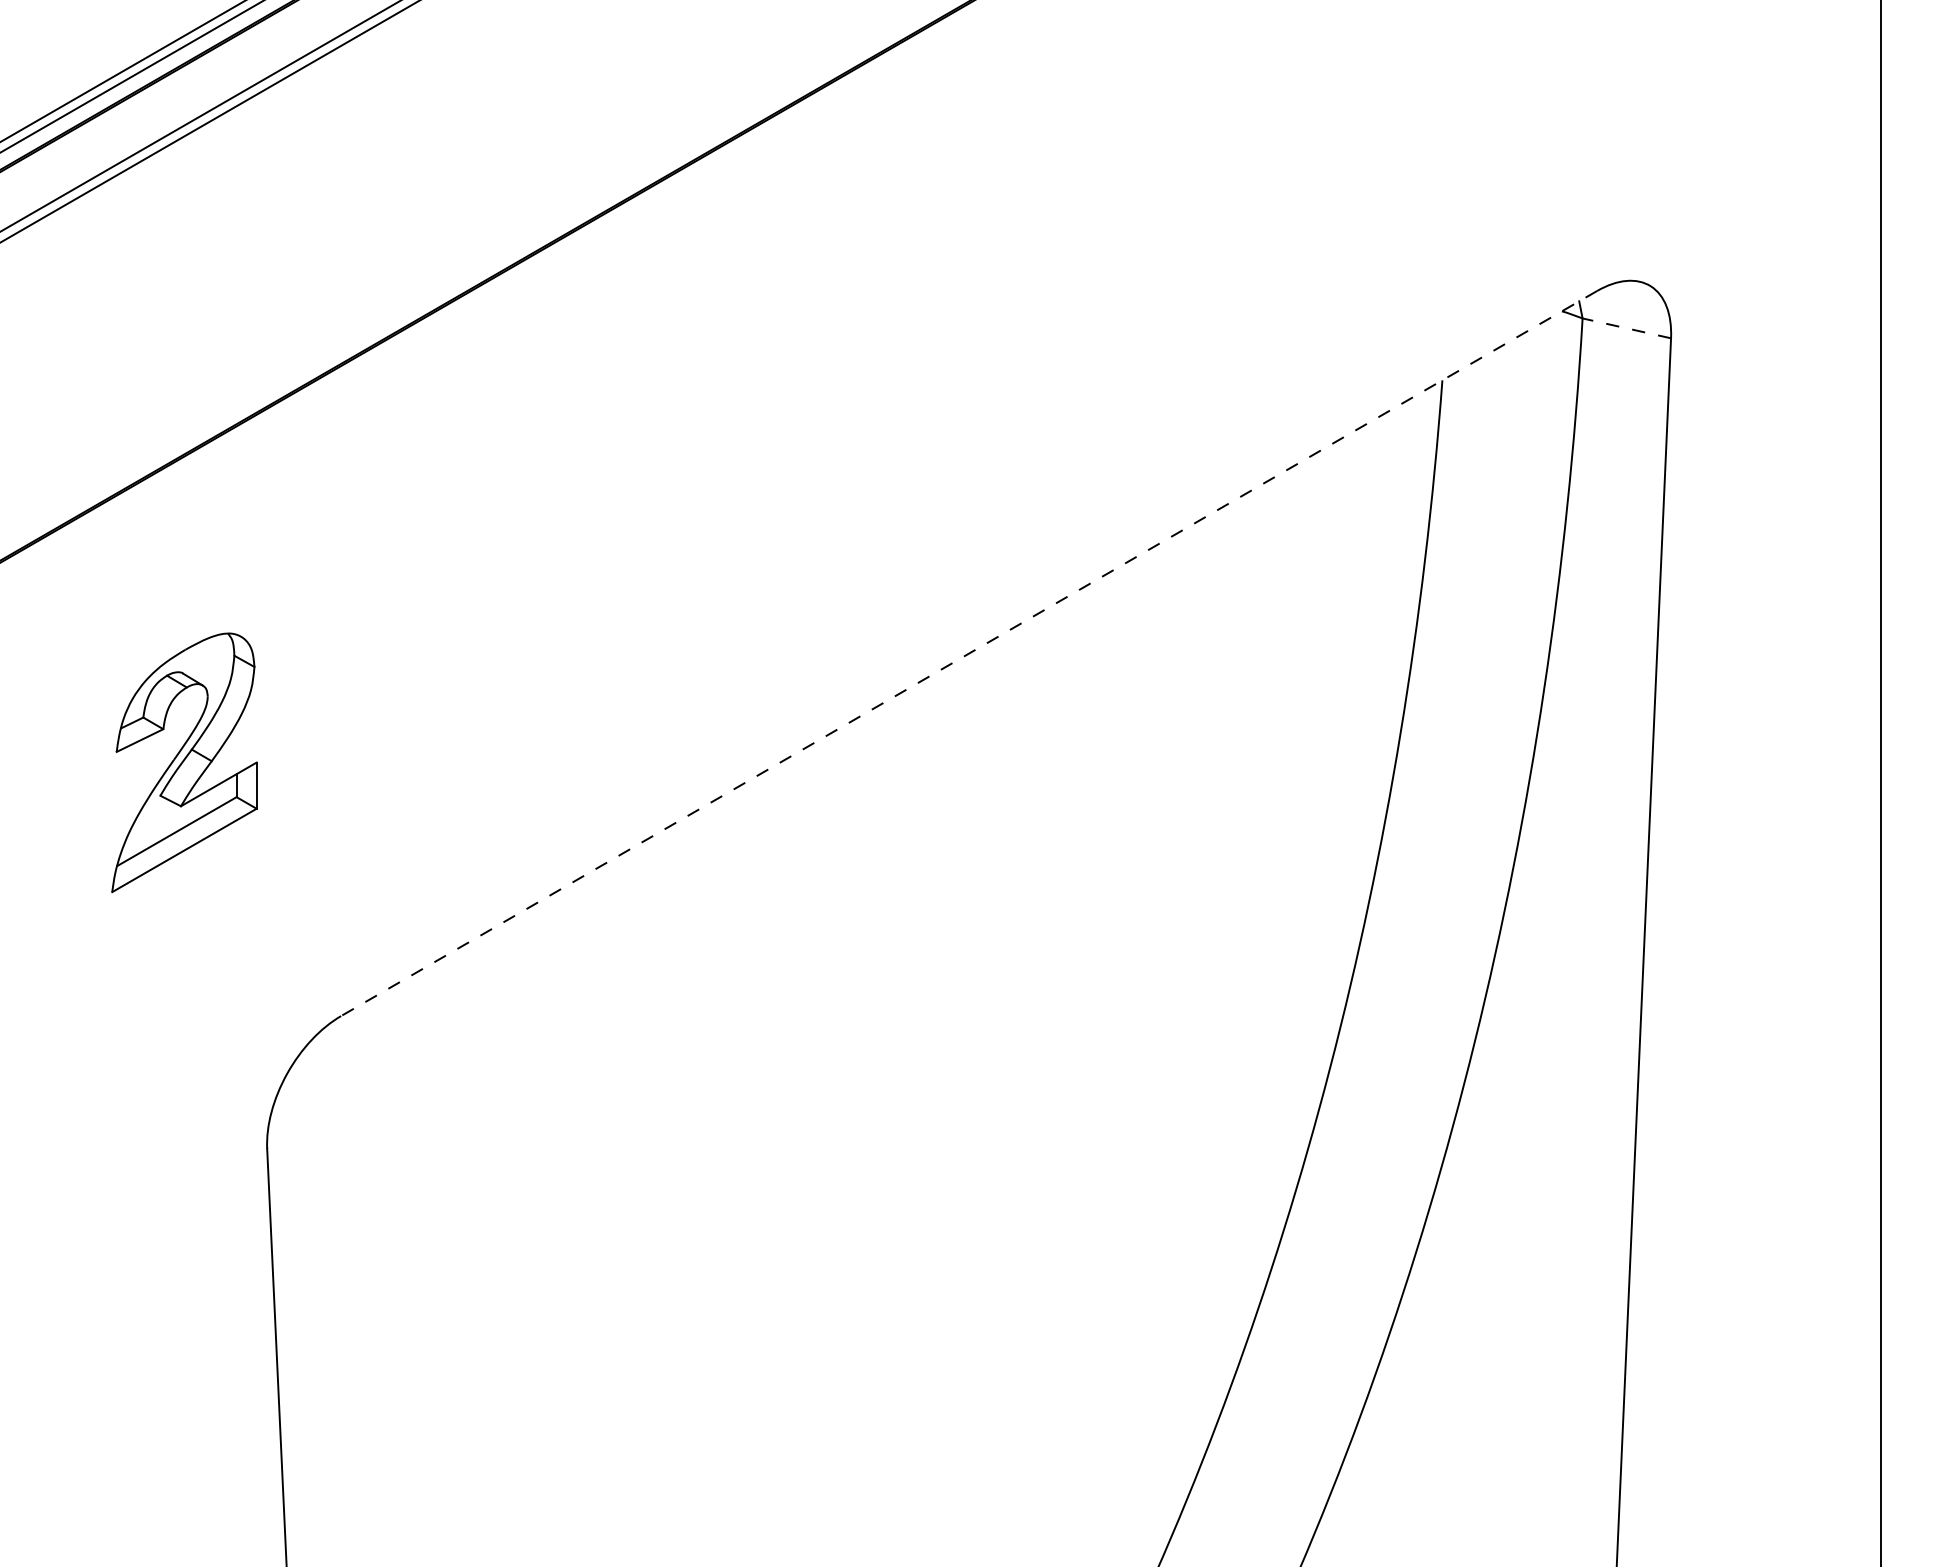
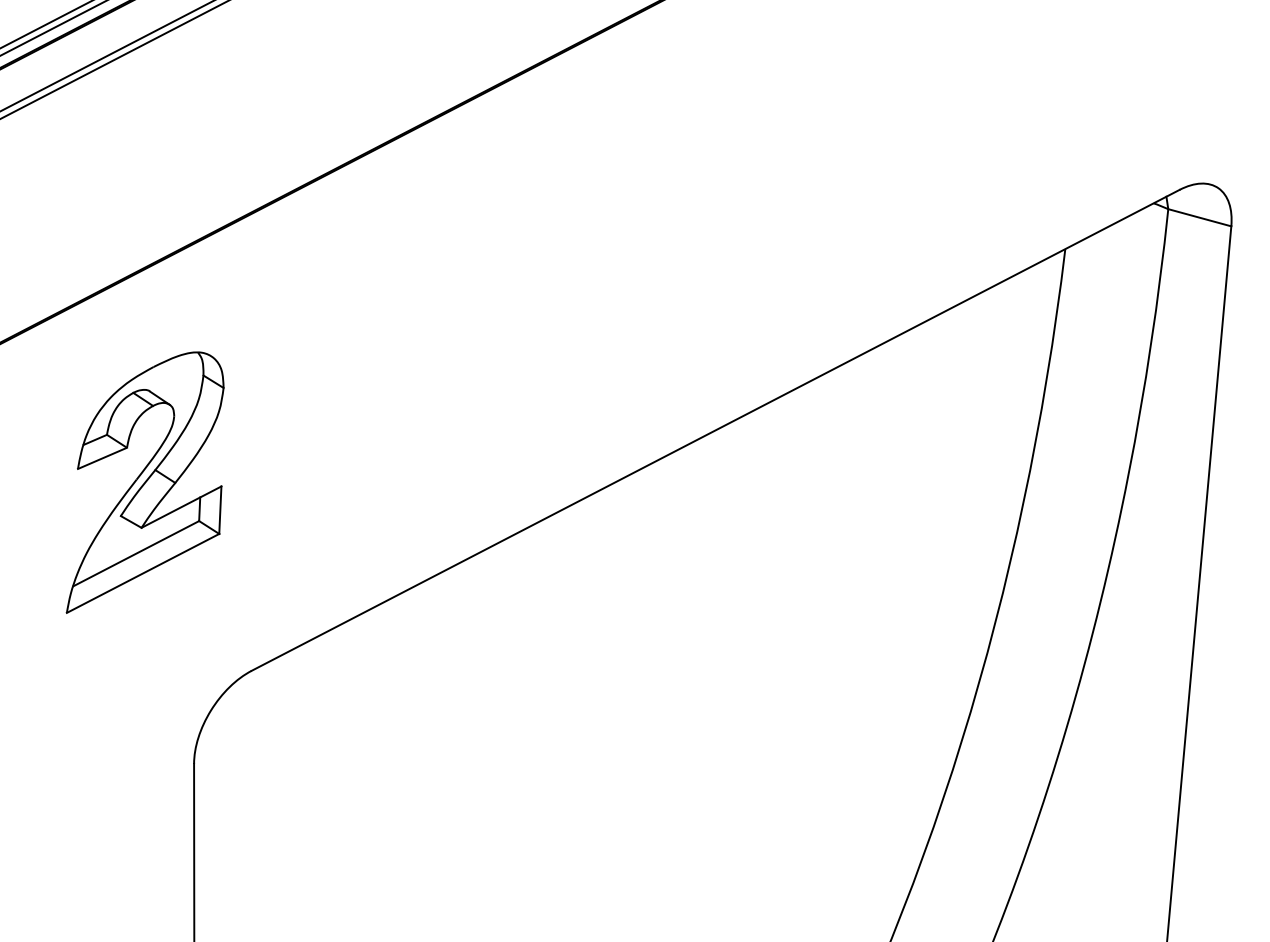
line: (1626, 328) -> (1199, 217), dashed -> solid
line: (968, 653) -> (715, 430), dashed -> solid
part: (184, 762) -> (147, 483), size x1.43

